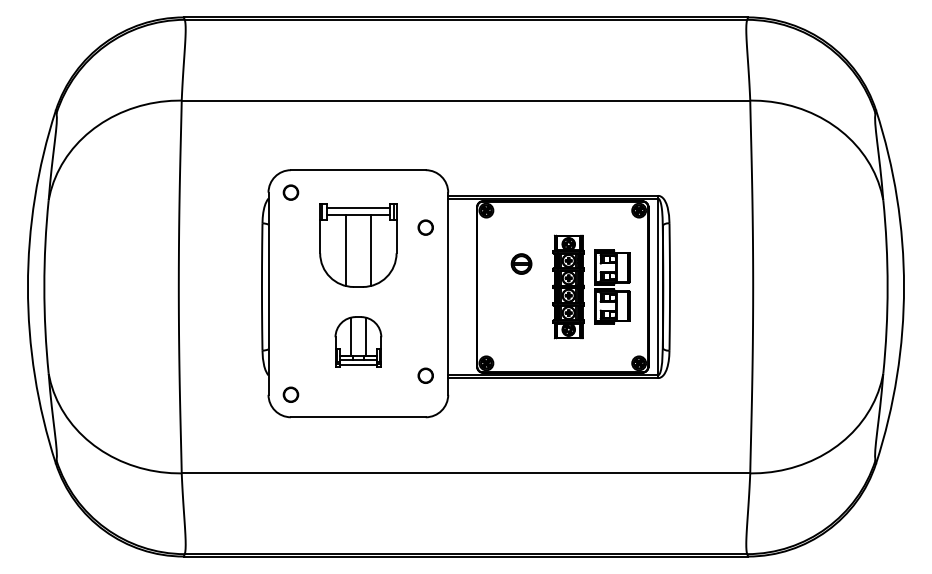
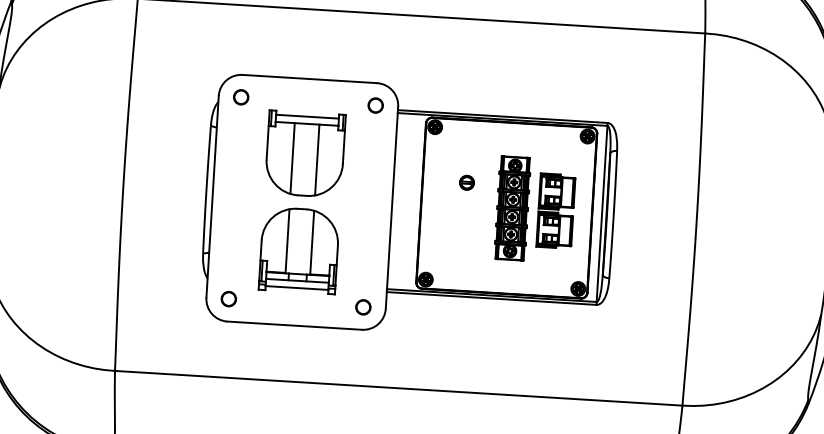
circle: (425, 227) -> (375, 105), moved
part: (521, 264) -> (466, 183), size x0.71
part: (358, 341) -> (299, 250), size x1.67
circle: (425, 375) -> (363, 307), moved

